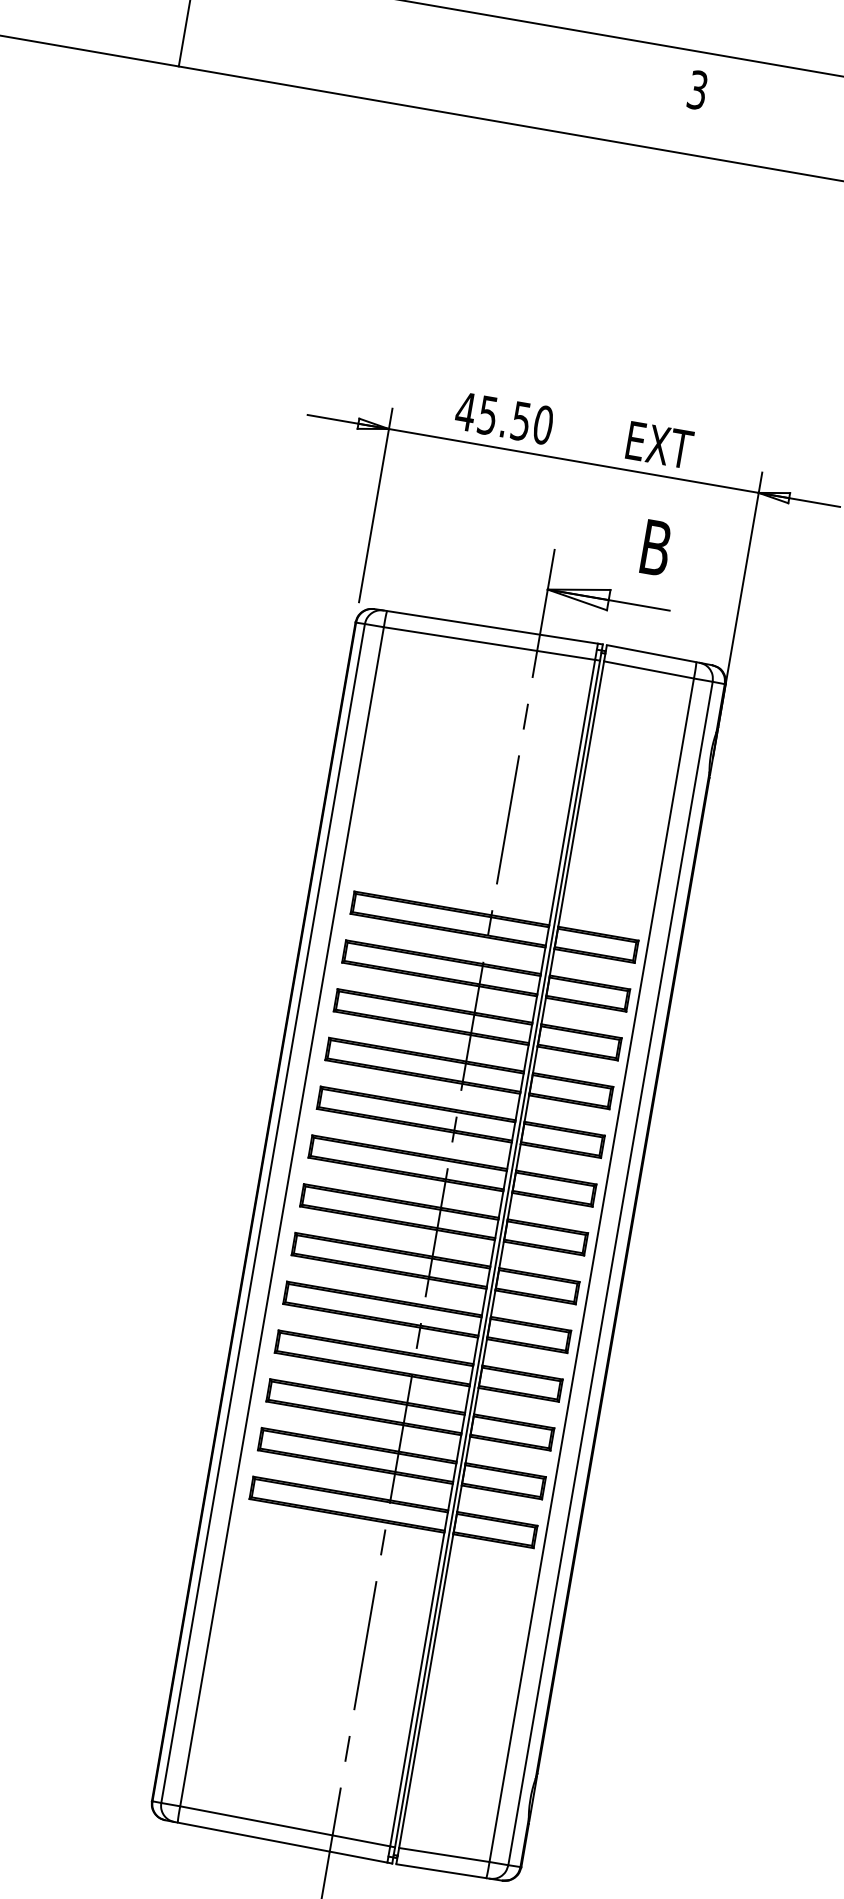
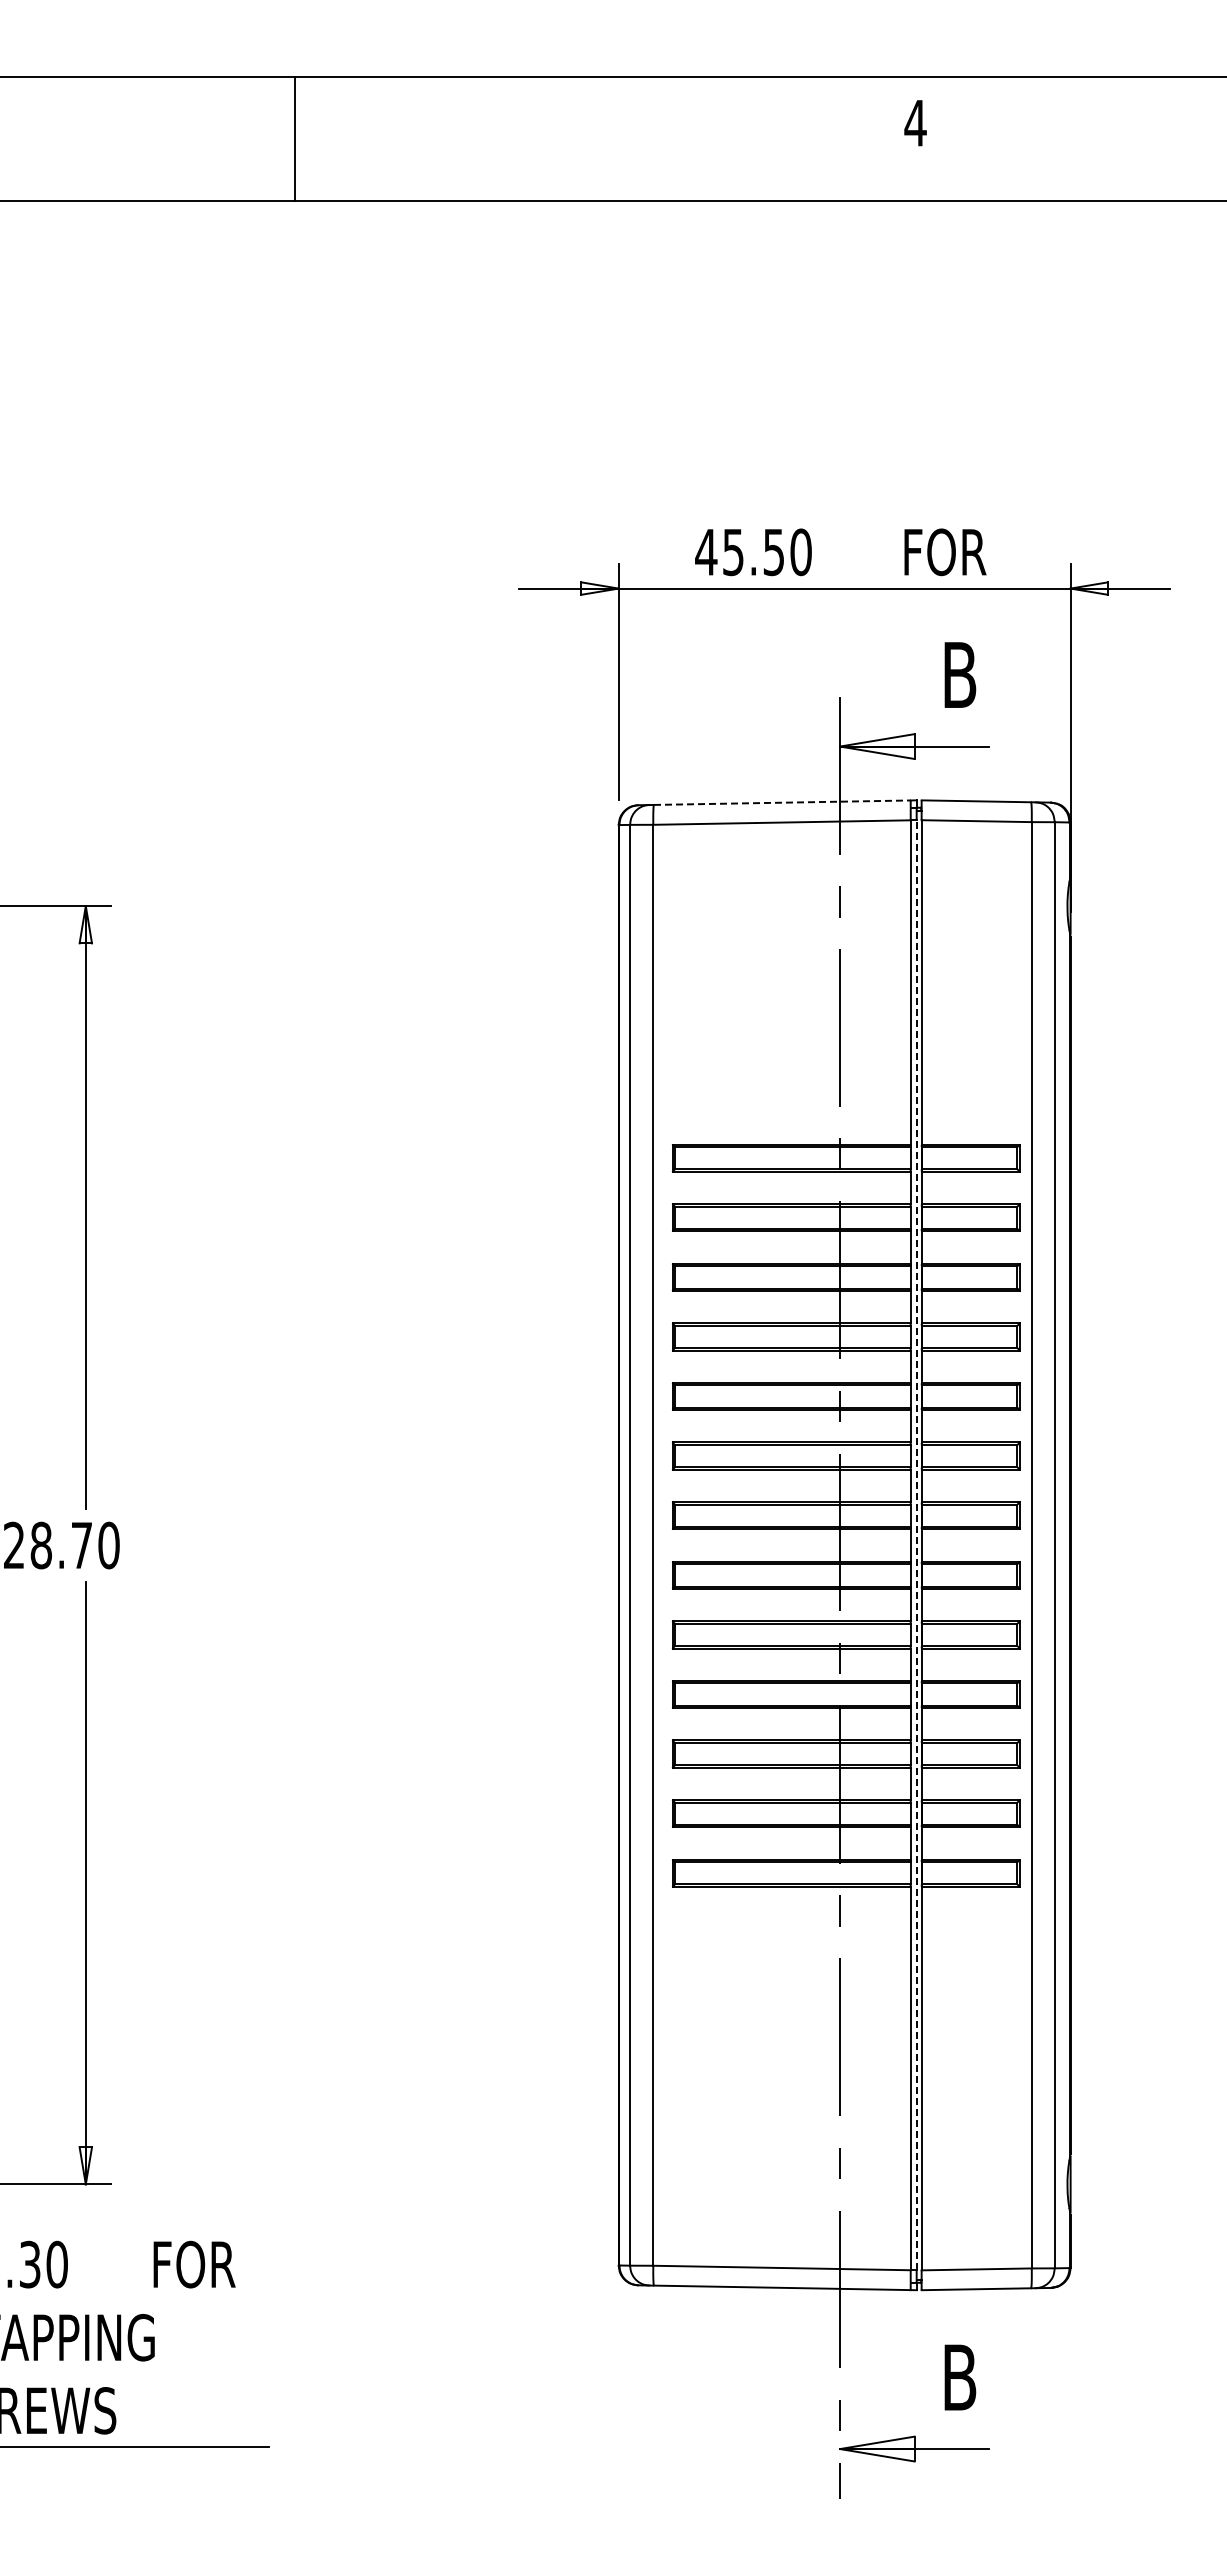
text: (697, 89) -> (915, 122), 3 -> 4
text: (663, 445) -> (947, 552), EXT -> FOR
line: (492, 627) -> (782, 802), solid -> dashed
line: (497, 1253) -> (916, 1544), solid -> dashed

